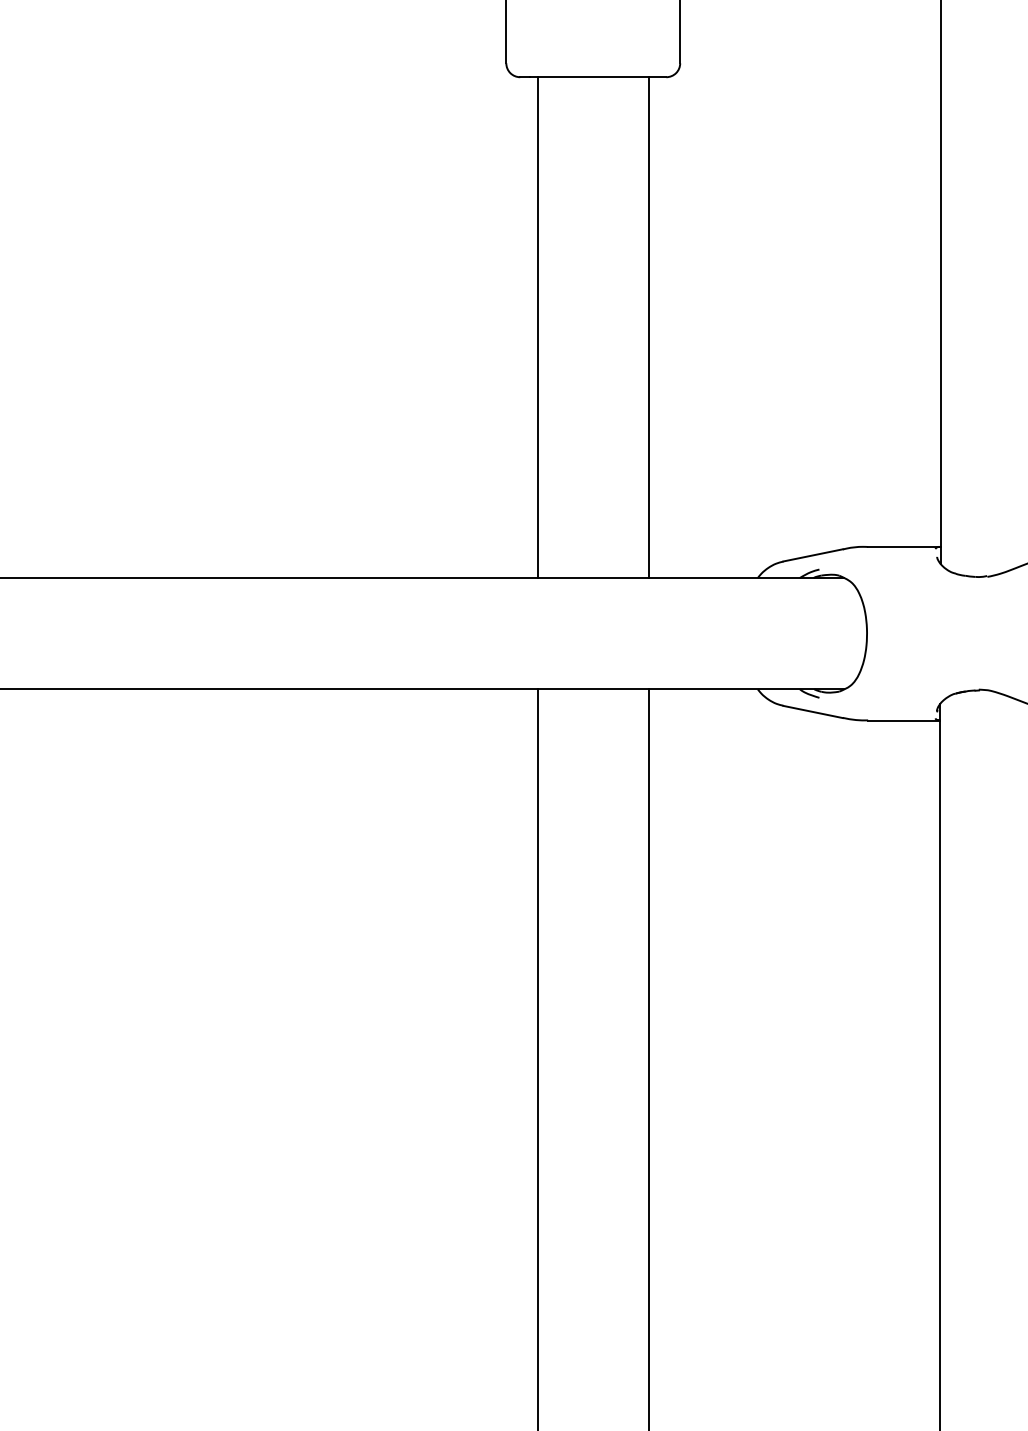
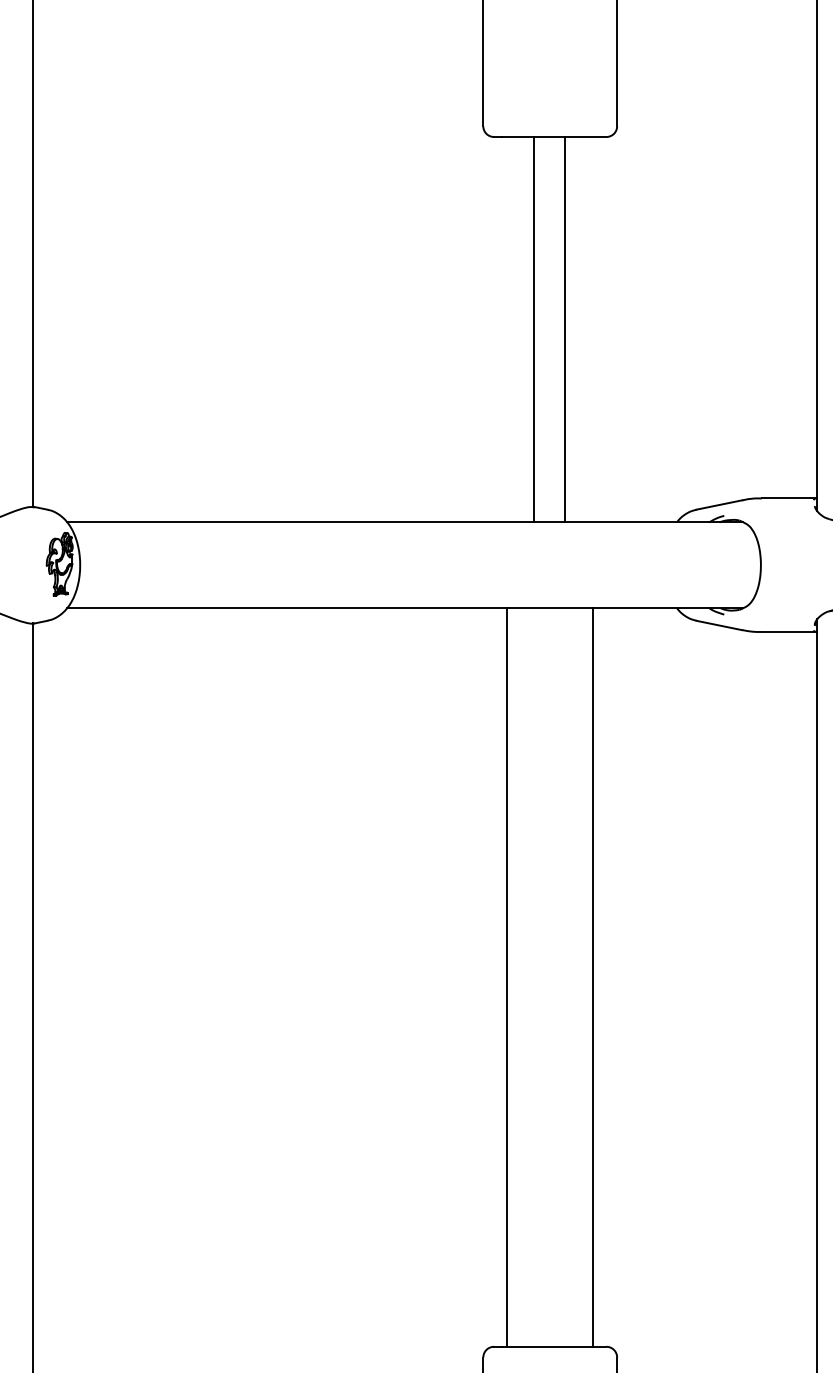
line: (537, 327) -> (534, 329), moved
line: (649, 327) -> (565, 329), moved

